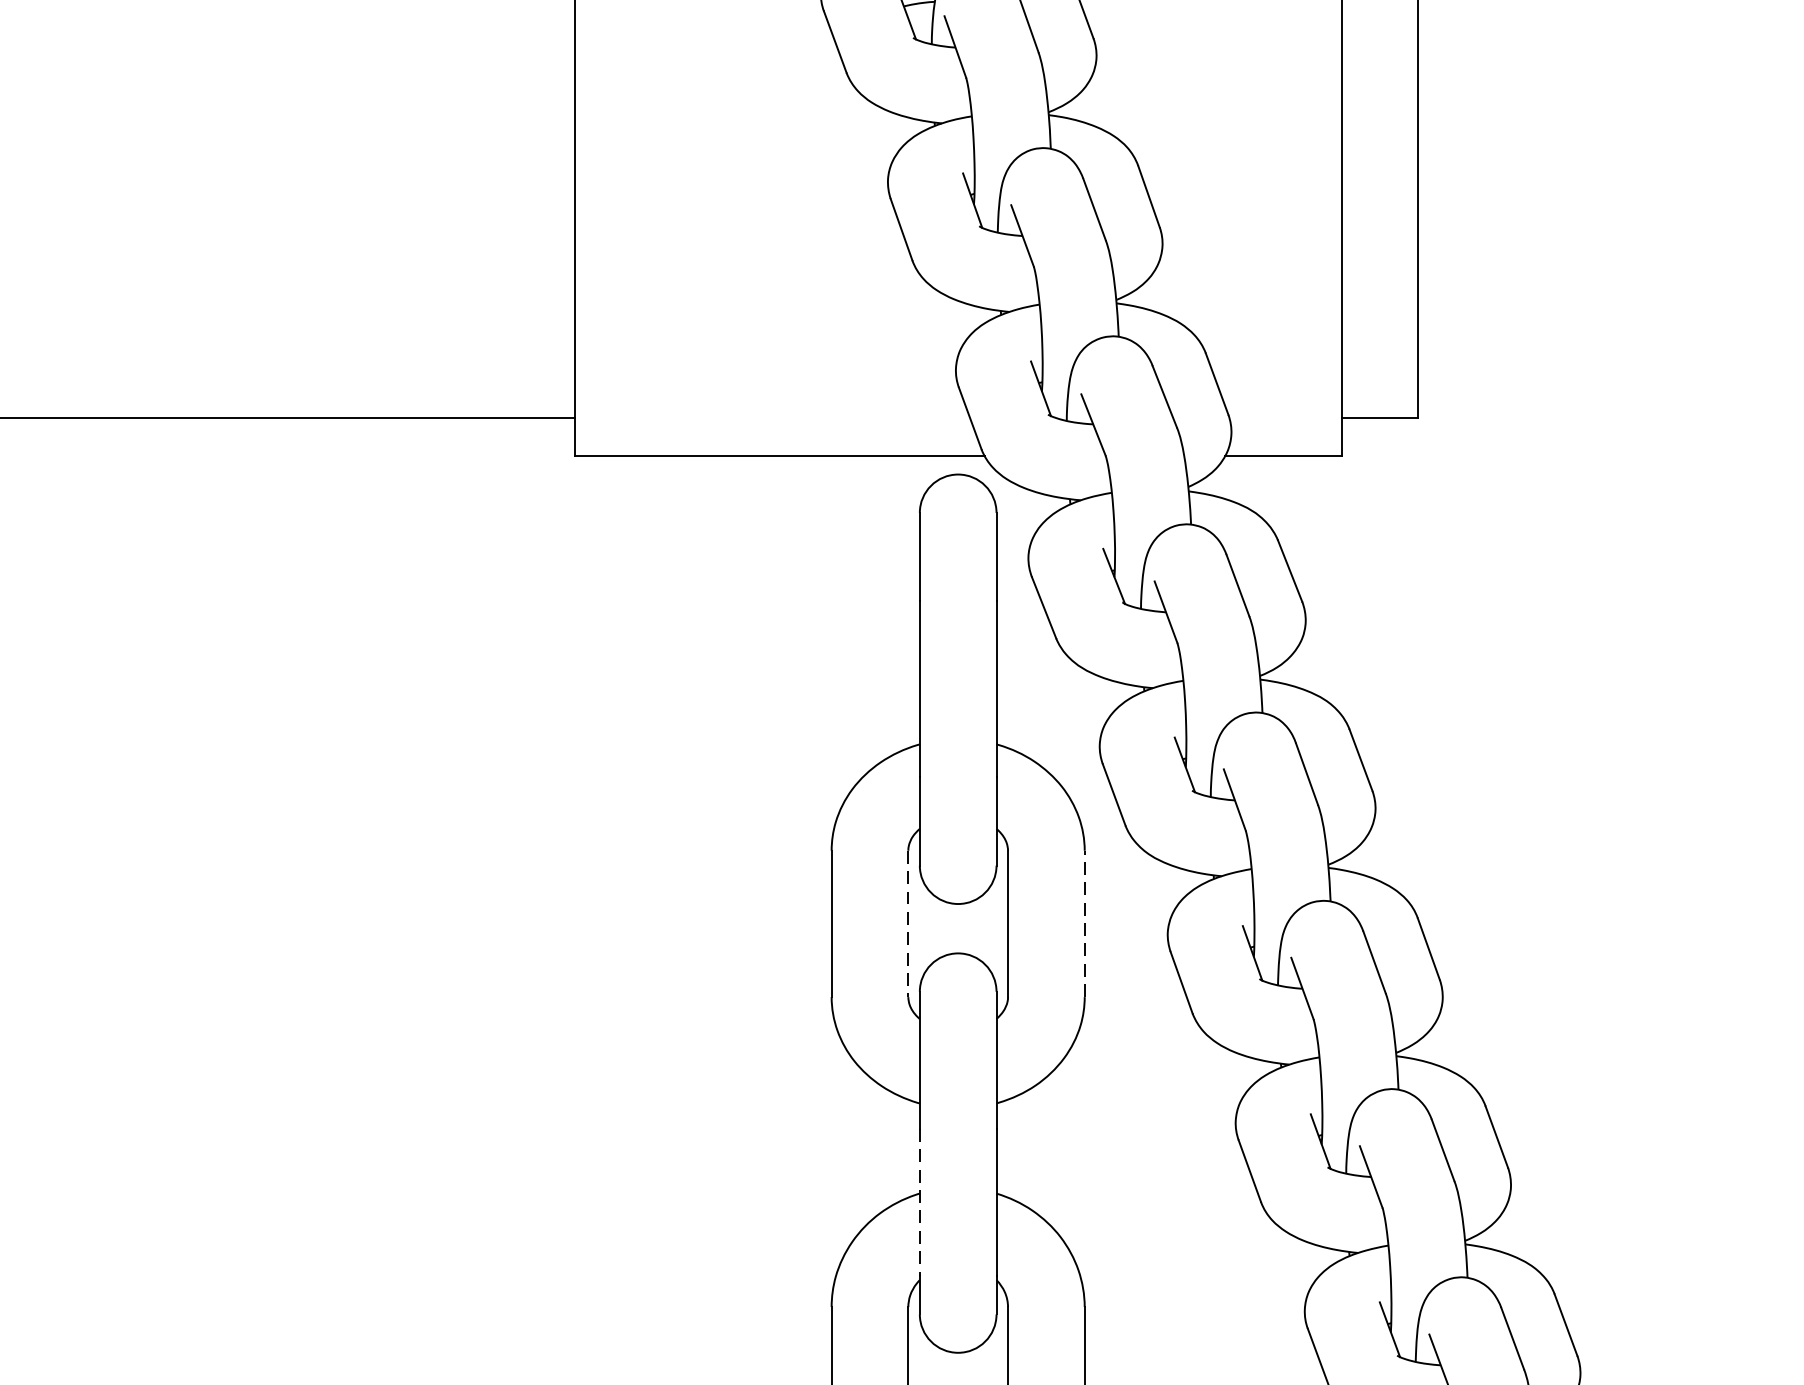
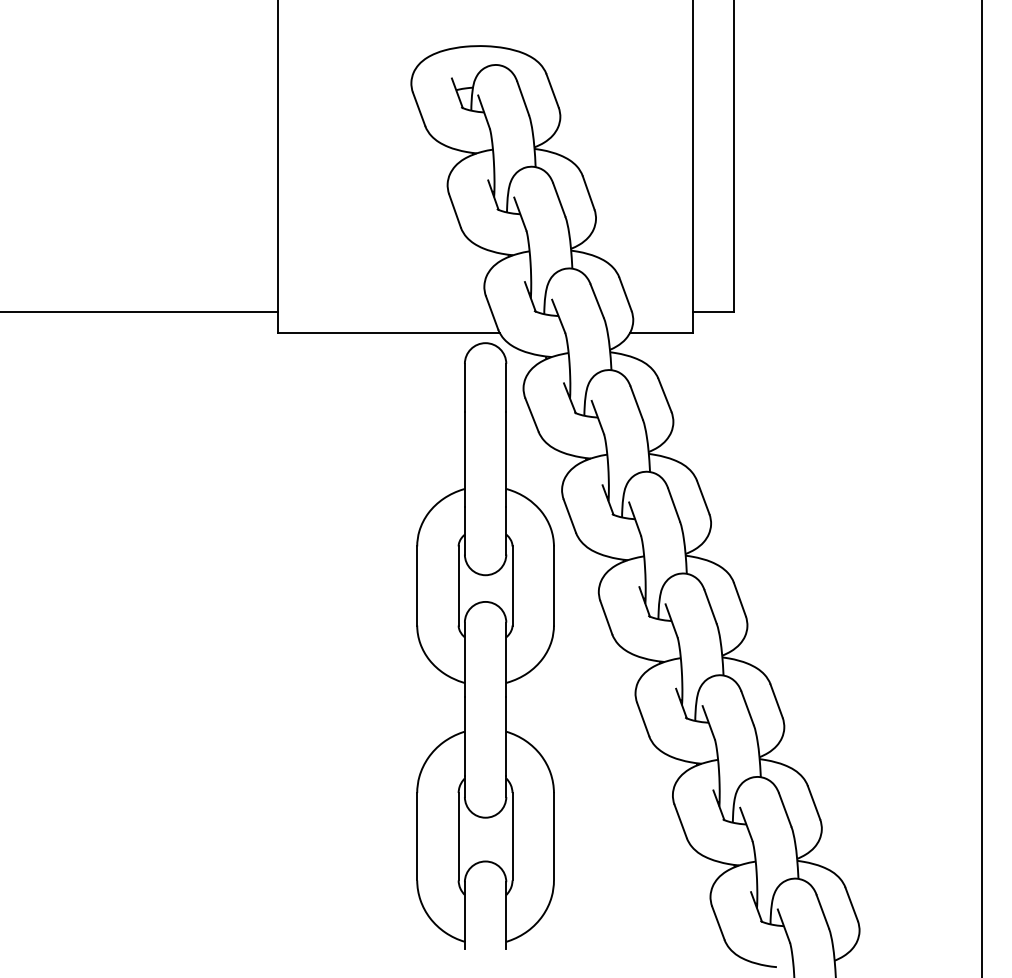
line: (908, 924) -> (458, 586), dashed -> solid
line: (1083, 924) -> (553, 586), dashed -> solid
line: (919, 1202) -> (464, 736), dashed -> solid

